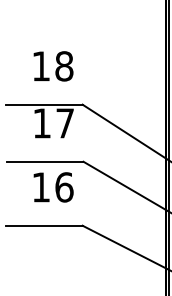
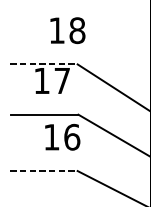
text: (53, 66) -> (67, 30), moved
line: (44, 104) -> (44, 64), solid -> dashed
text: (53, 187) -> (62, 137), moved
line: (44, 225) -> (44, 170), solid -> dashed

